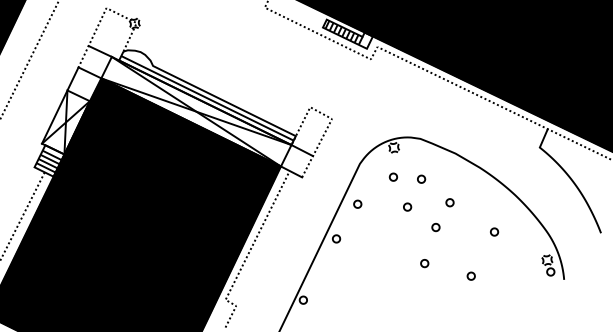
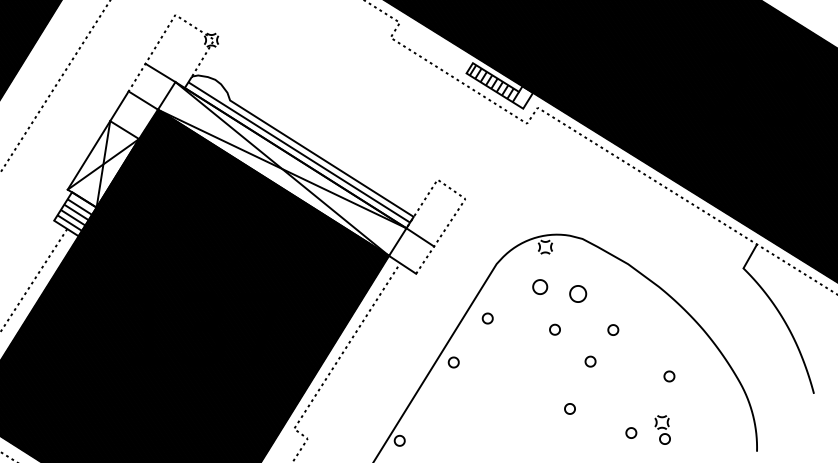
part: (393, 176) -> (540, 286), size x1.4
part: (421, 178) -> (577, 293), size x1.6
part: (548, 265) -> (662, 429), moved

